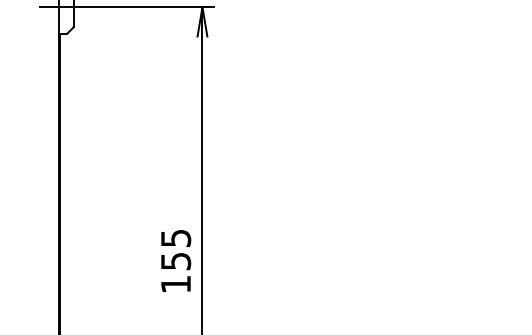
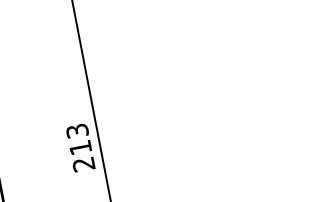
text: (175, 261) -> (80, 147), 155 -> 213

